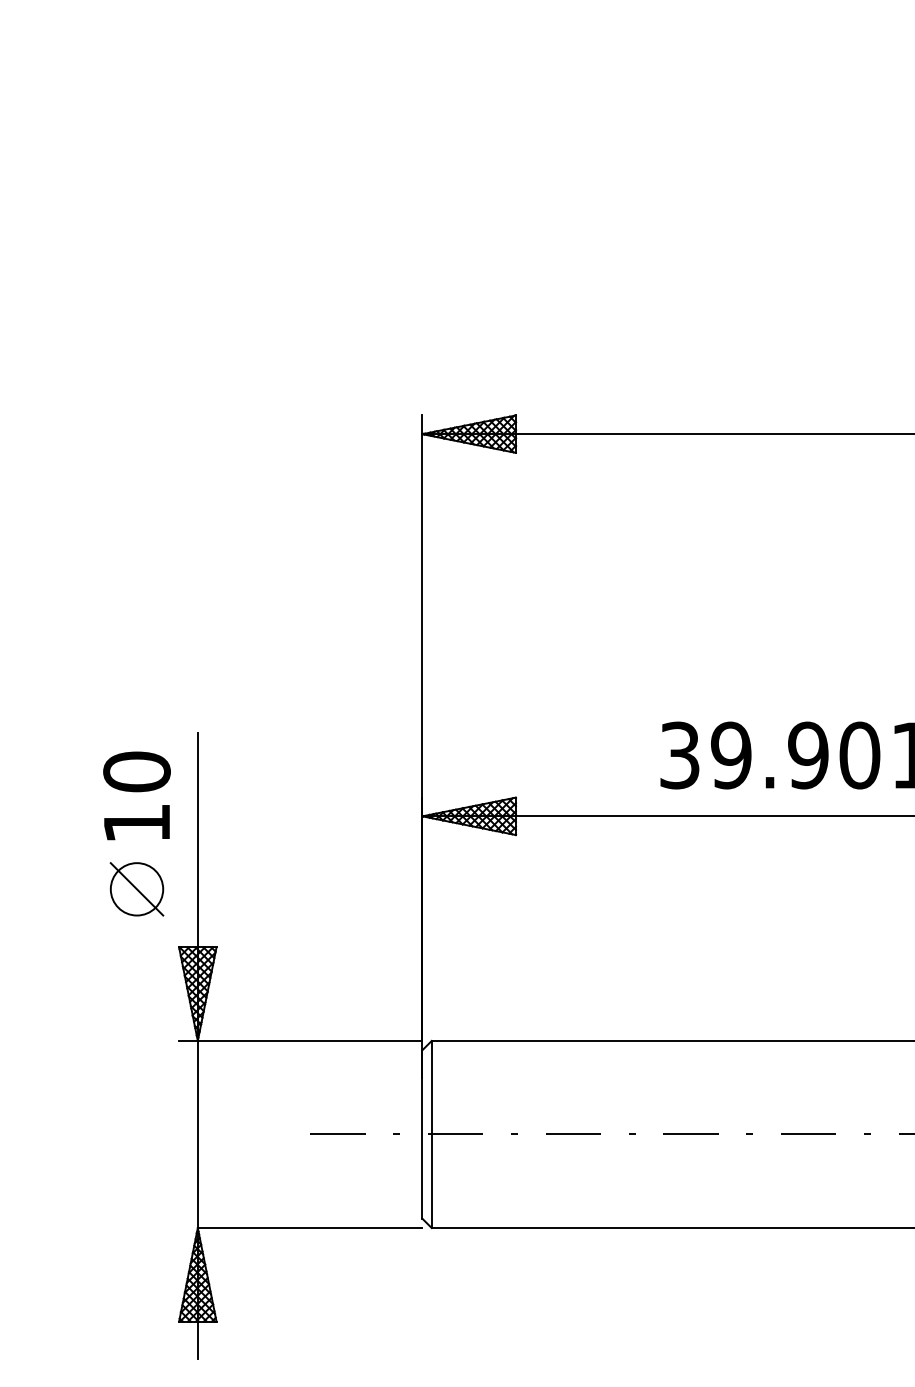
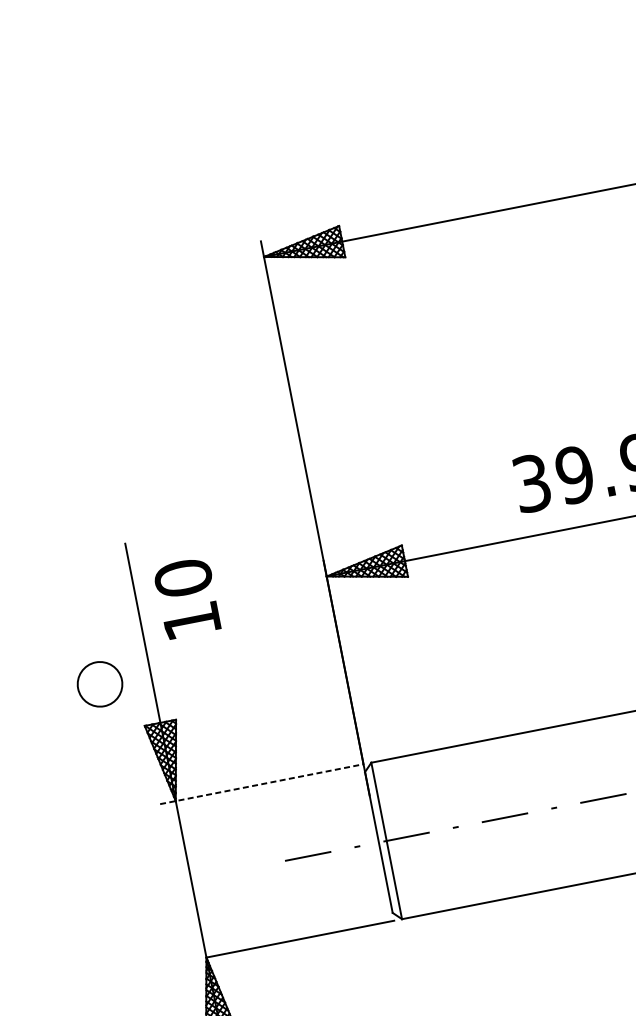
text: (136, 795) -> (186, 597), moved
line: (136, 889) -> (99, 684), removed
line: (300, 1040) -> (261, 783), solid -> dashed

